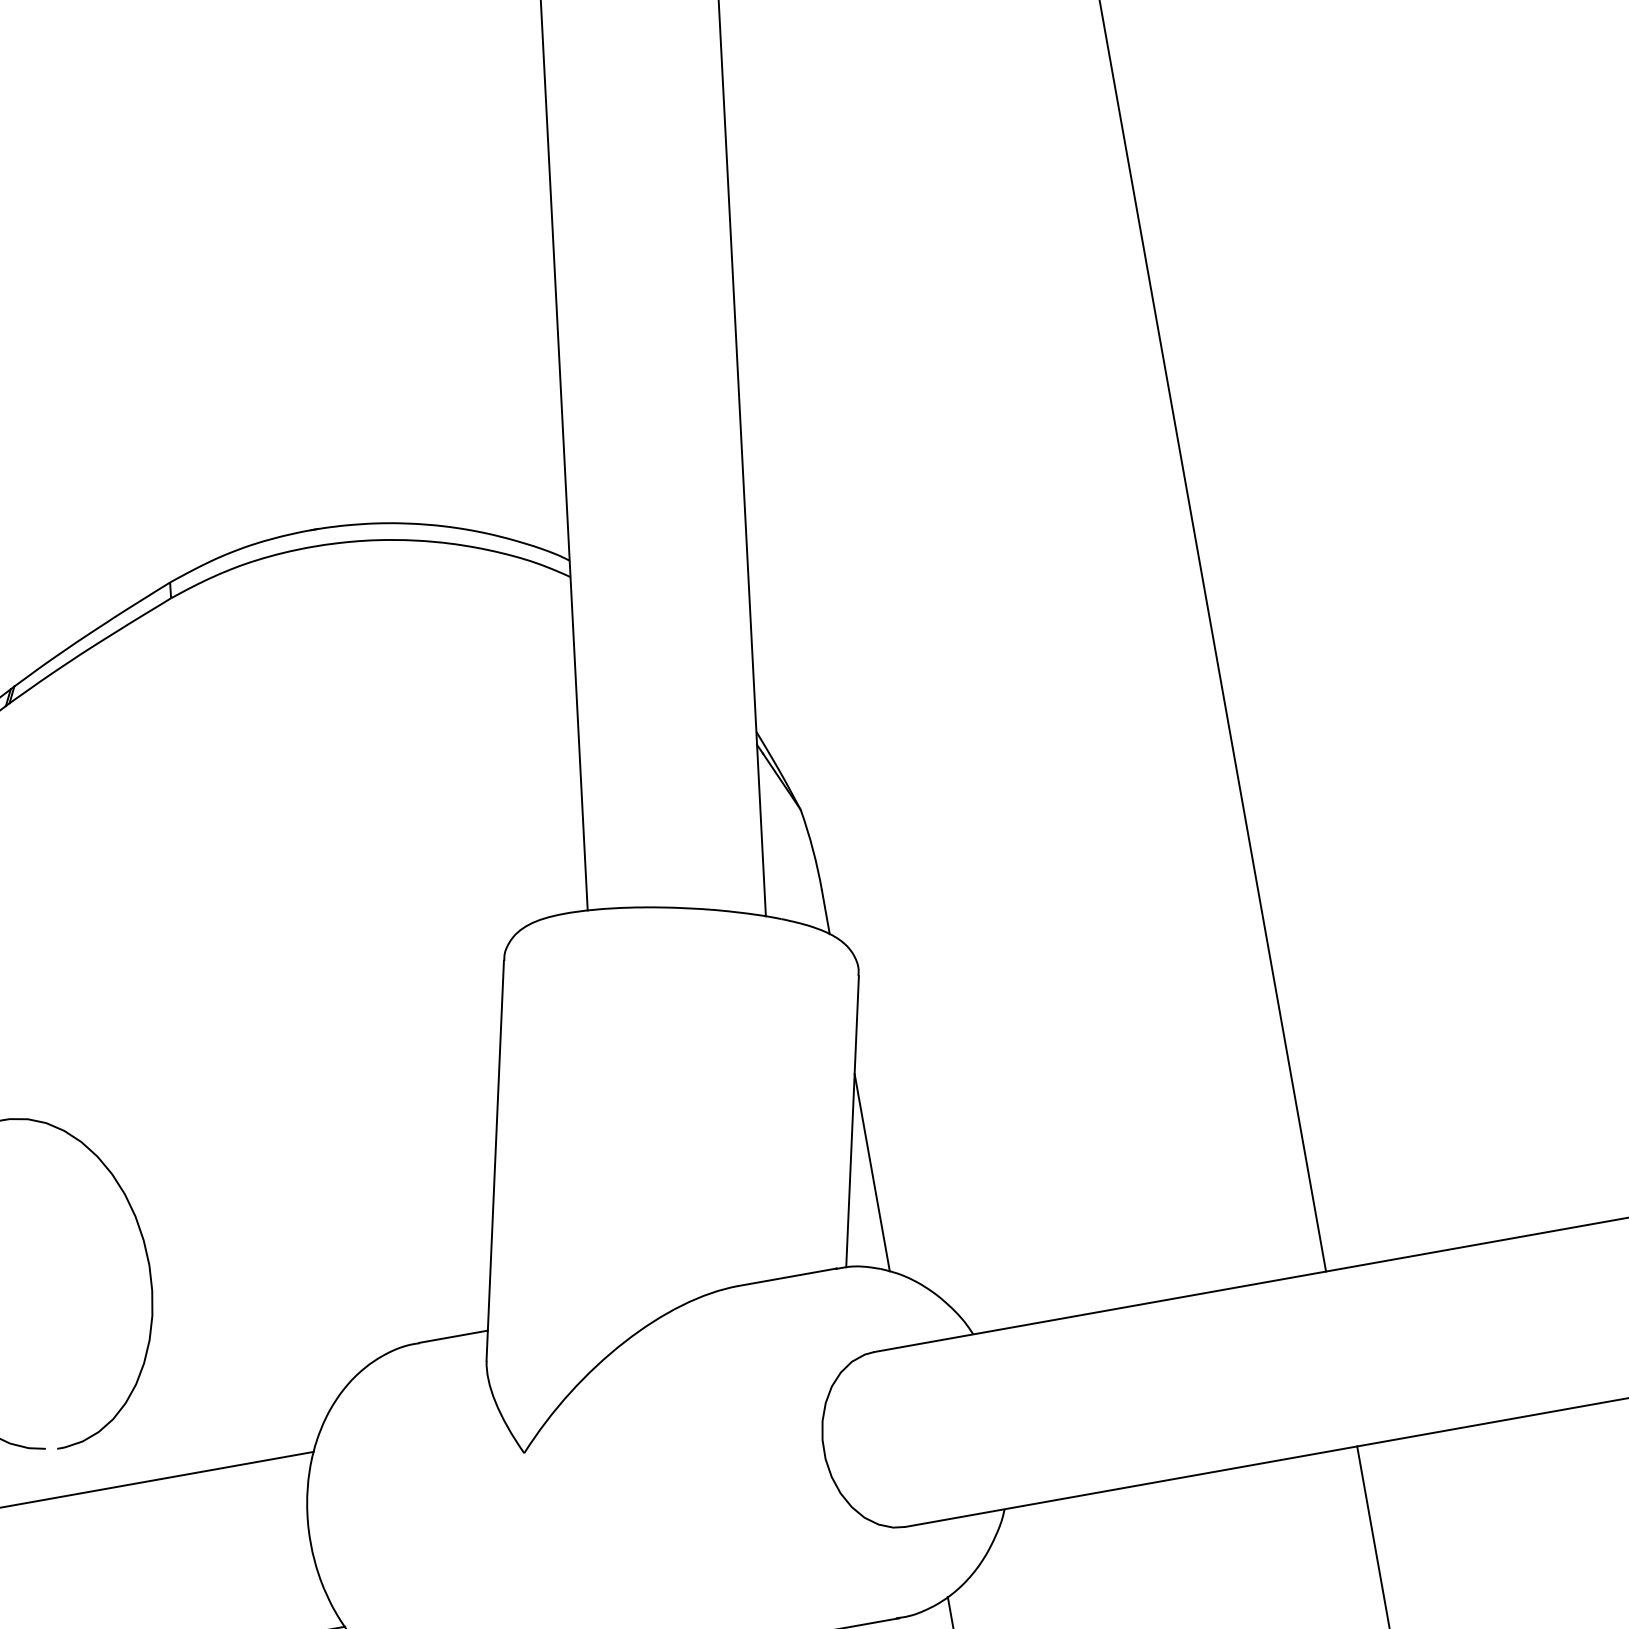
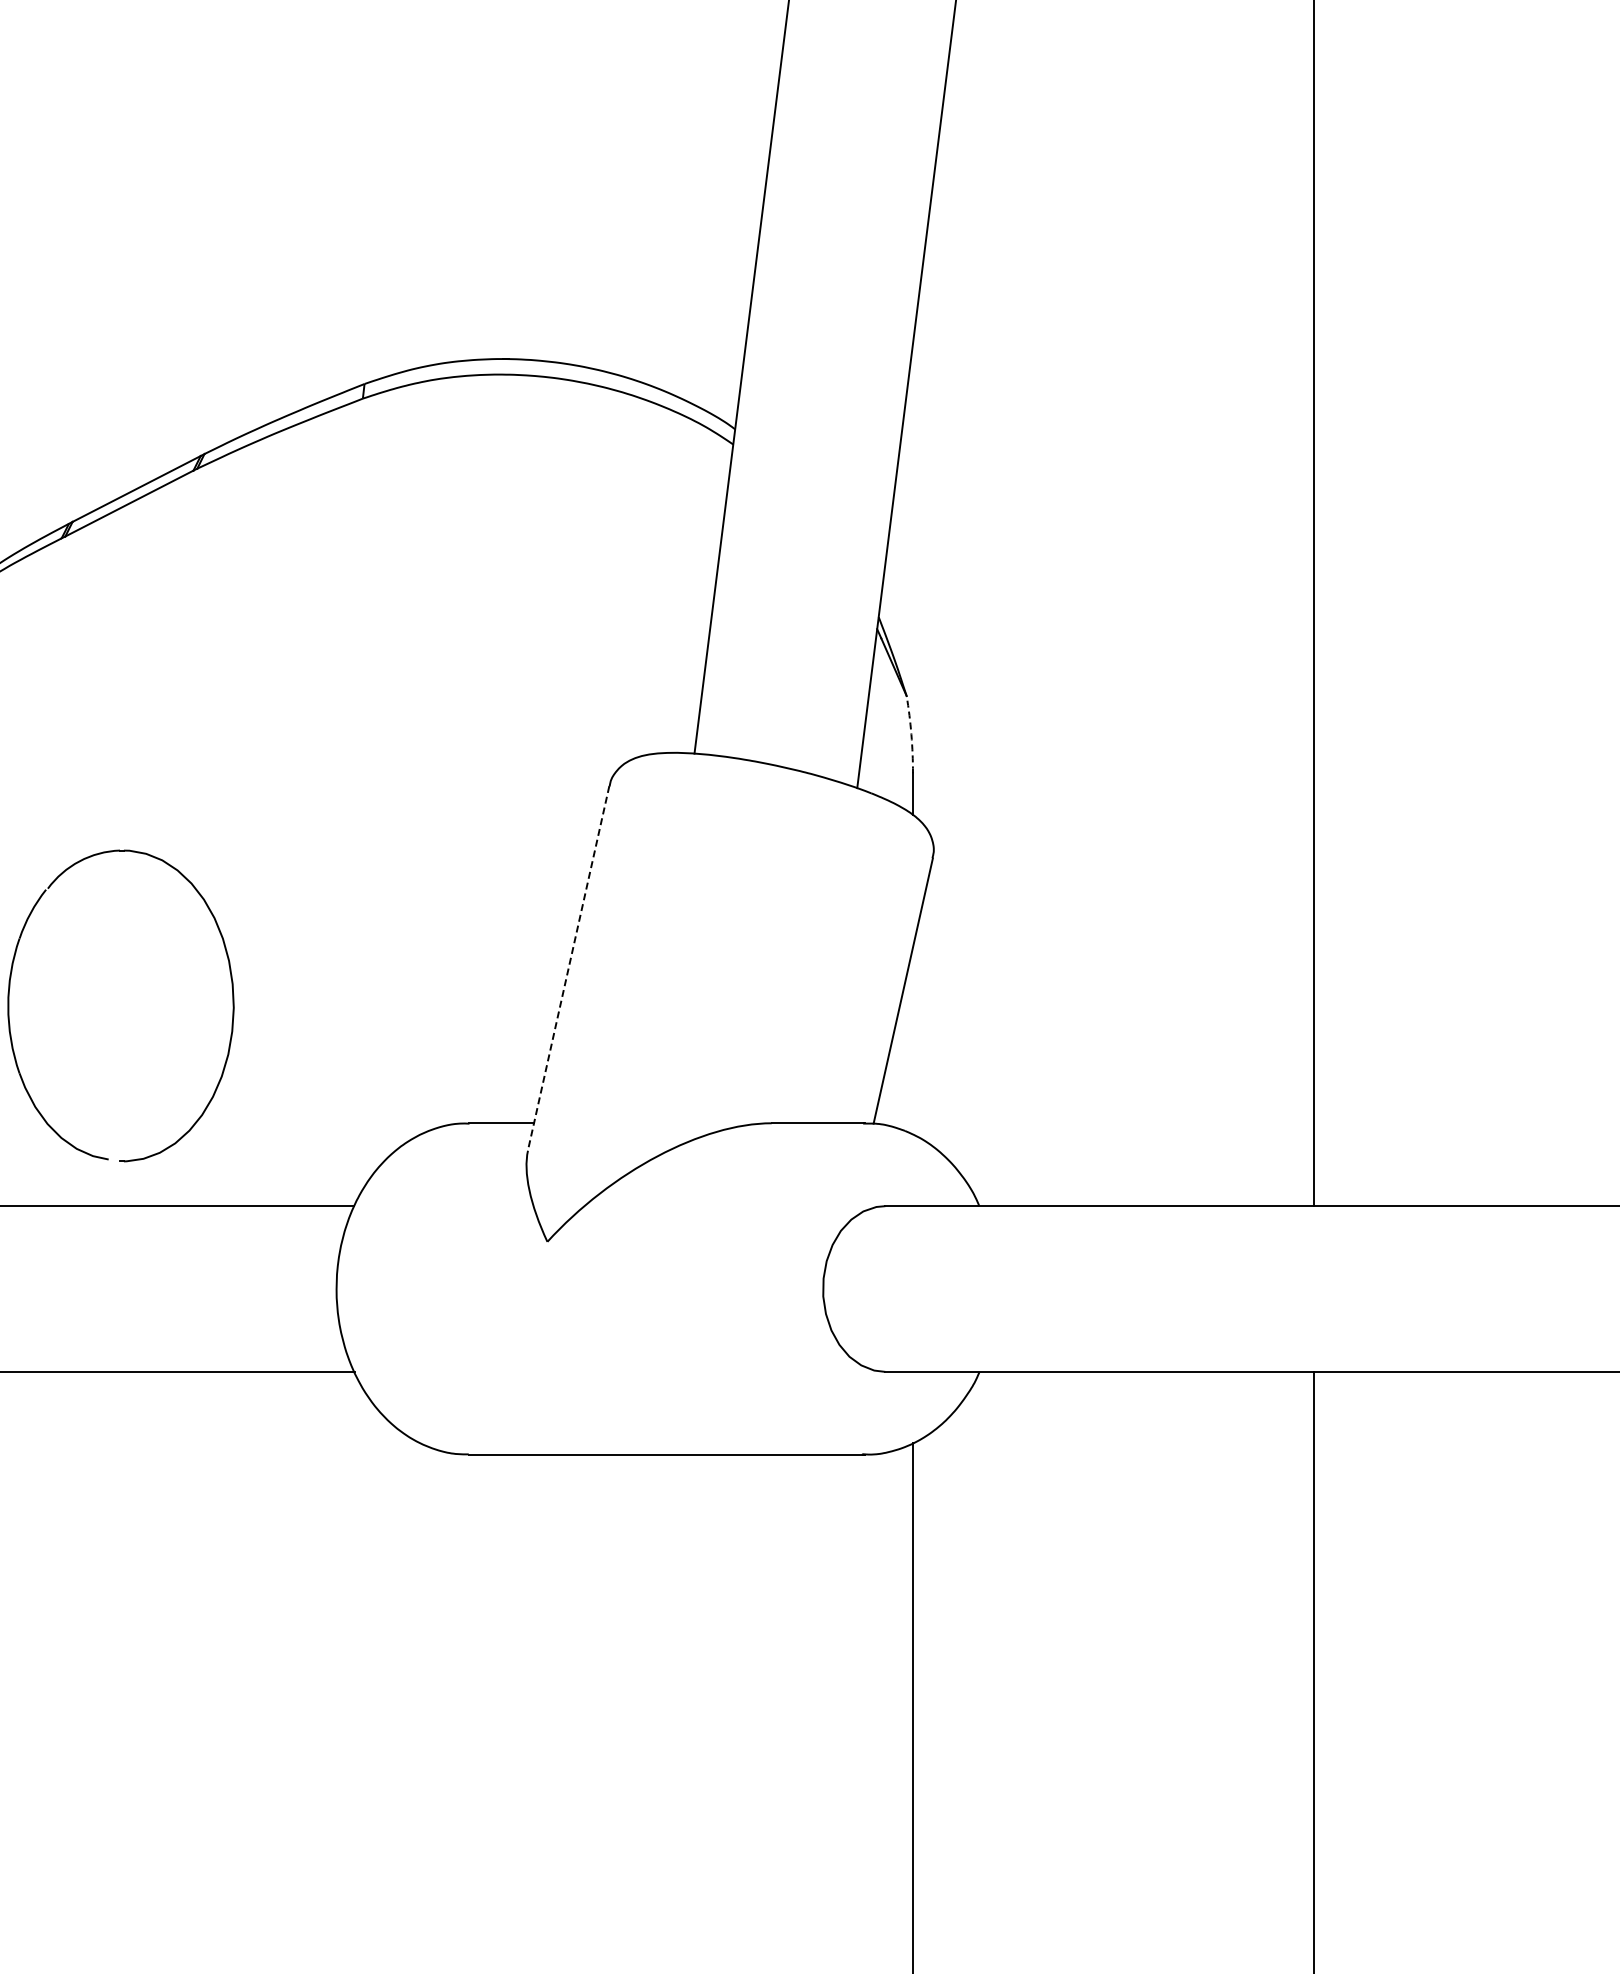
arc: (813, 849) -> (911, 734), solid -> dashed
line: (495, 1160) -> (568, 968), solid -> dashed
line: (871, 1172) -> (912, 1040), removed

